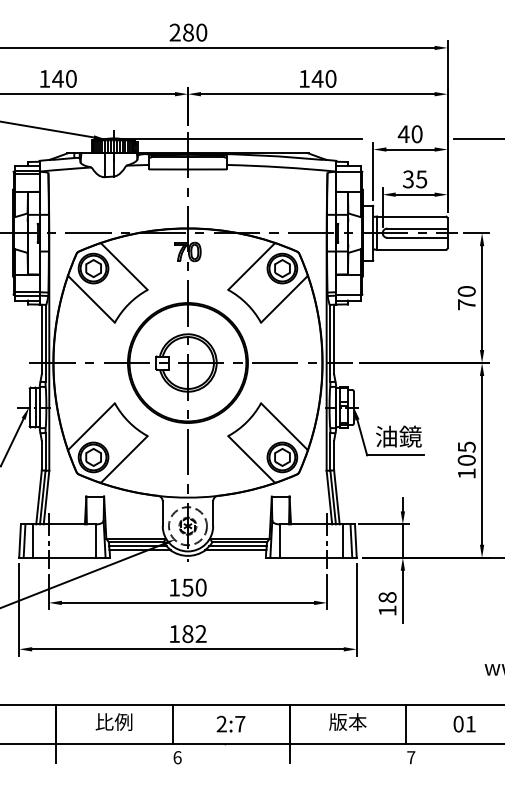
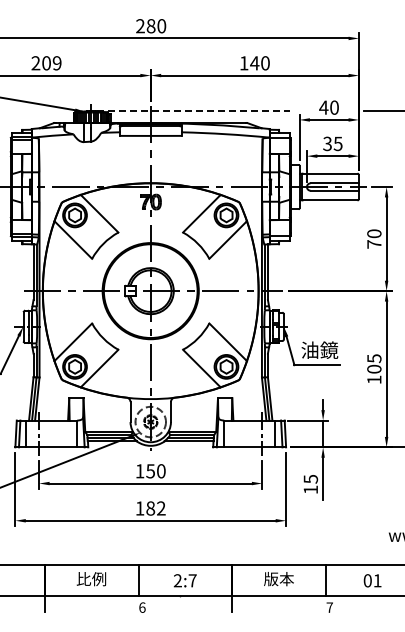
text: (57, 79) -> (46, 63), 140 -> 209
line: (241, 139) -> (193, 111), solid -> dashed
text: (387, 596) -> (310, 478), 18 -> 15

